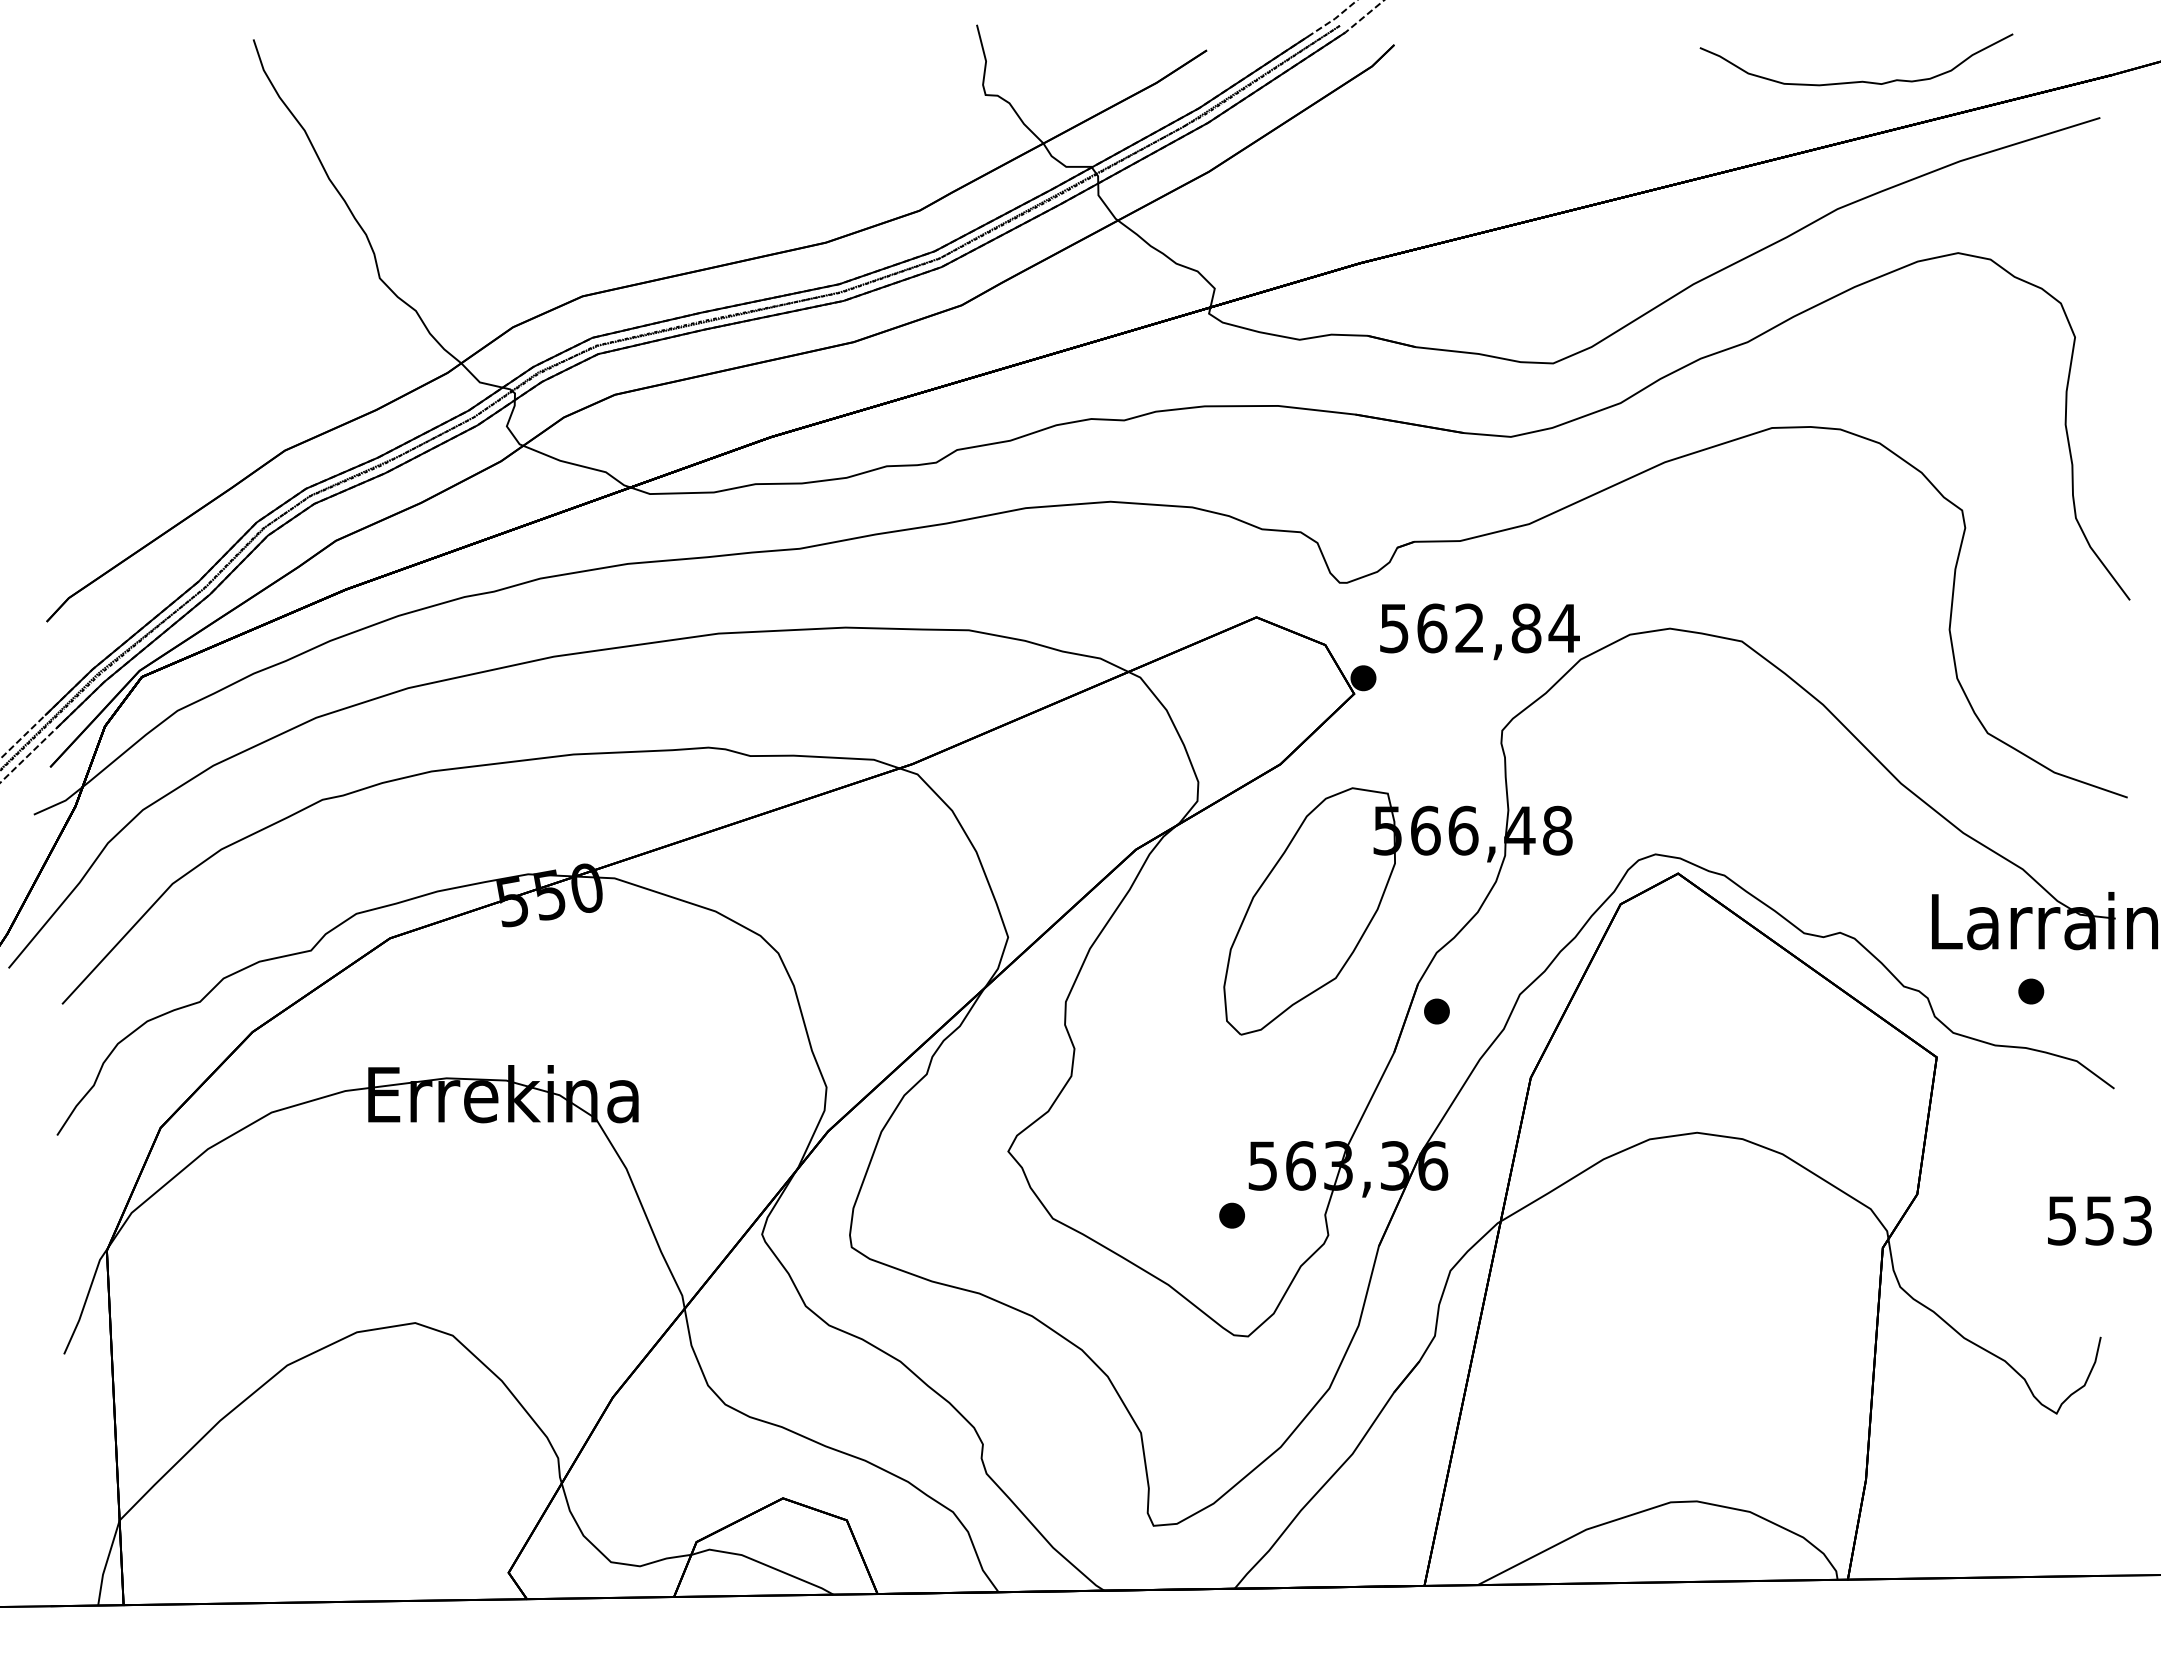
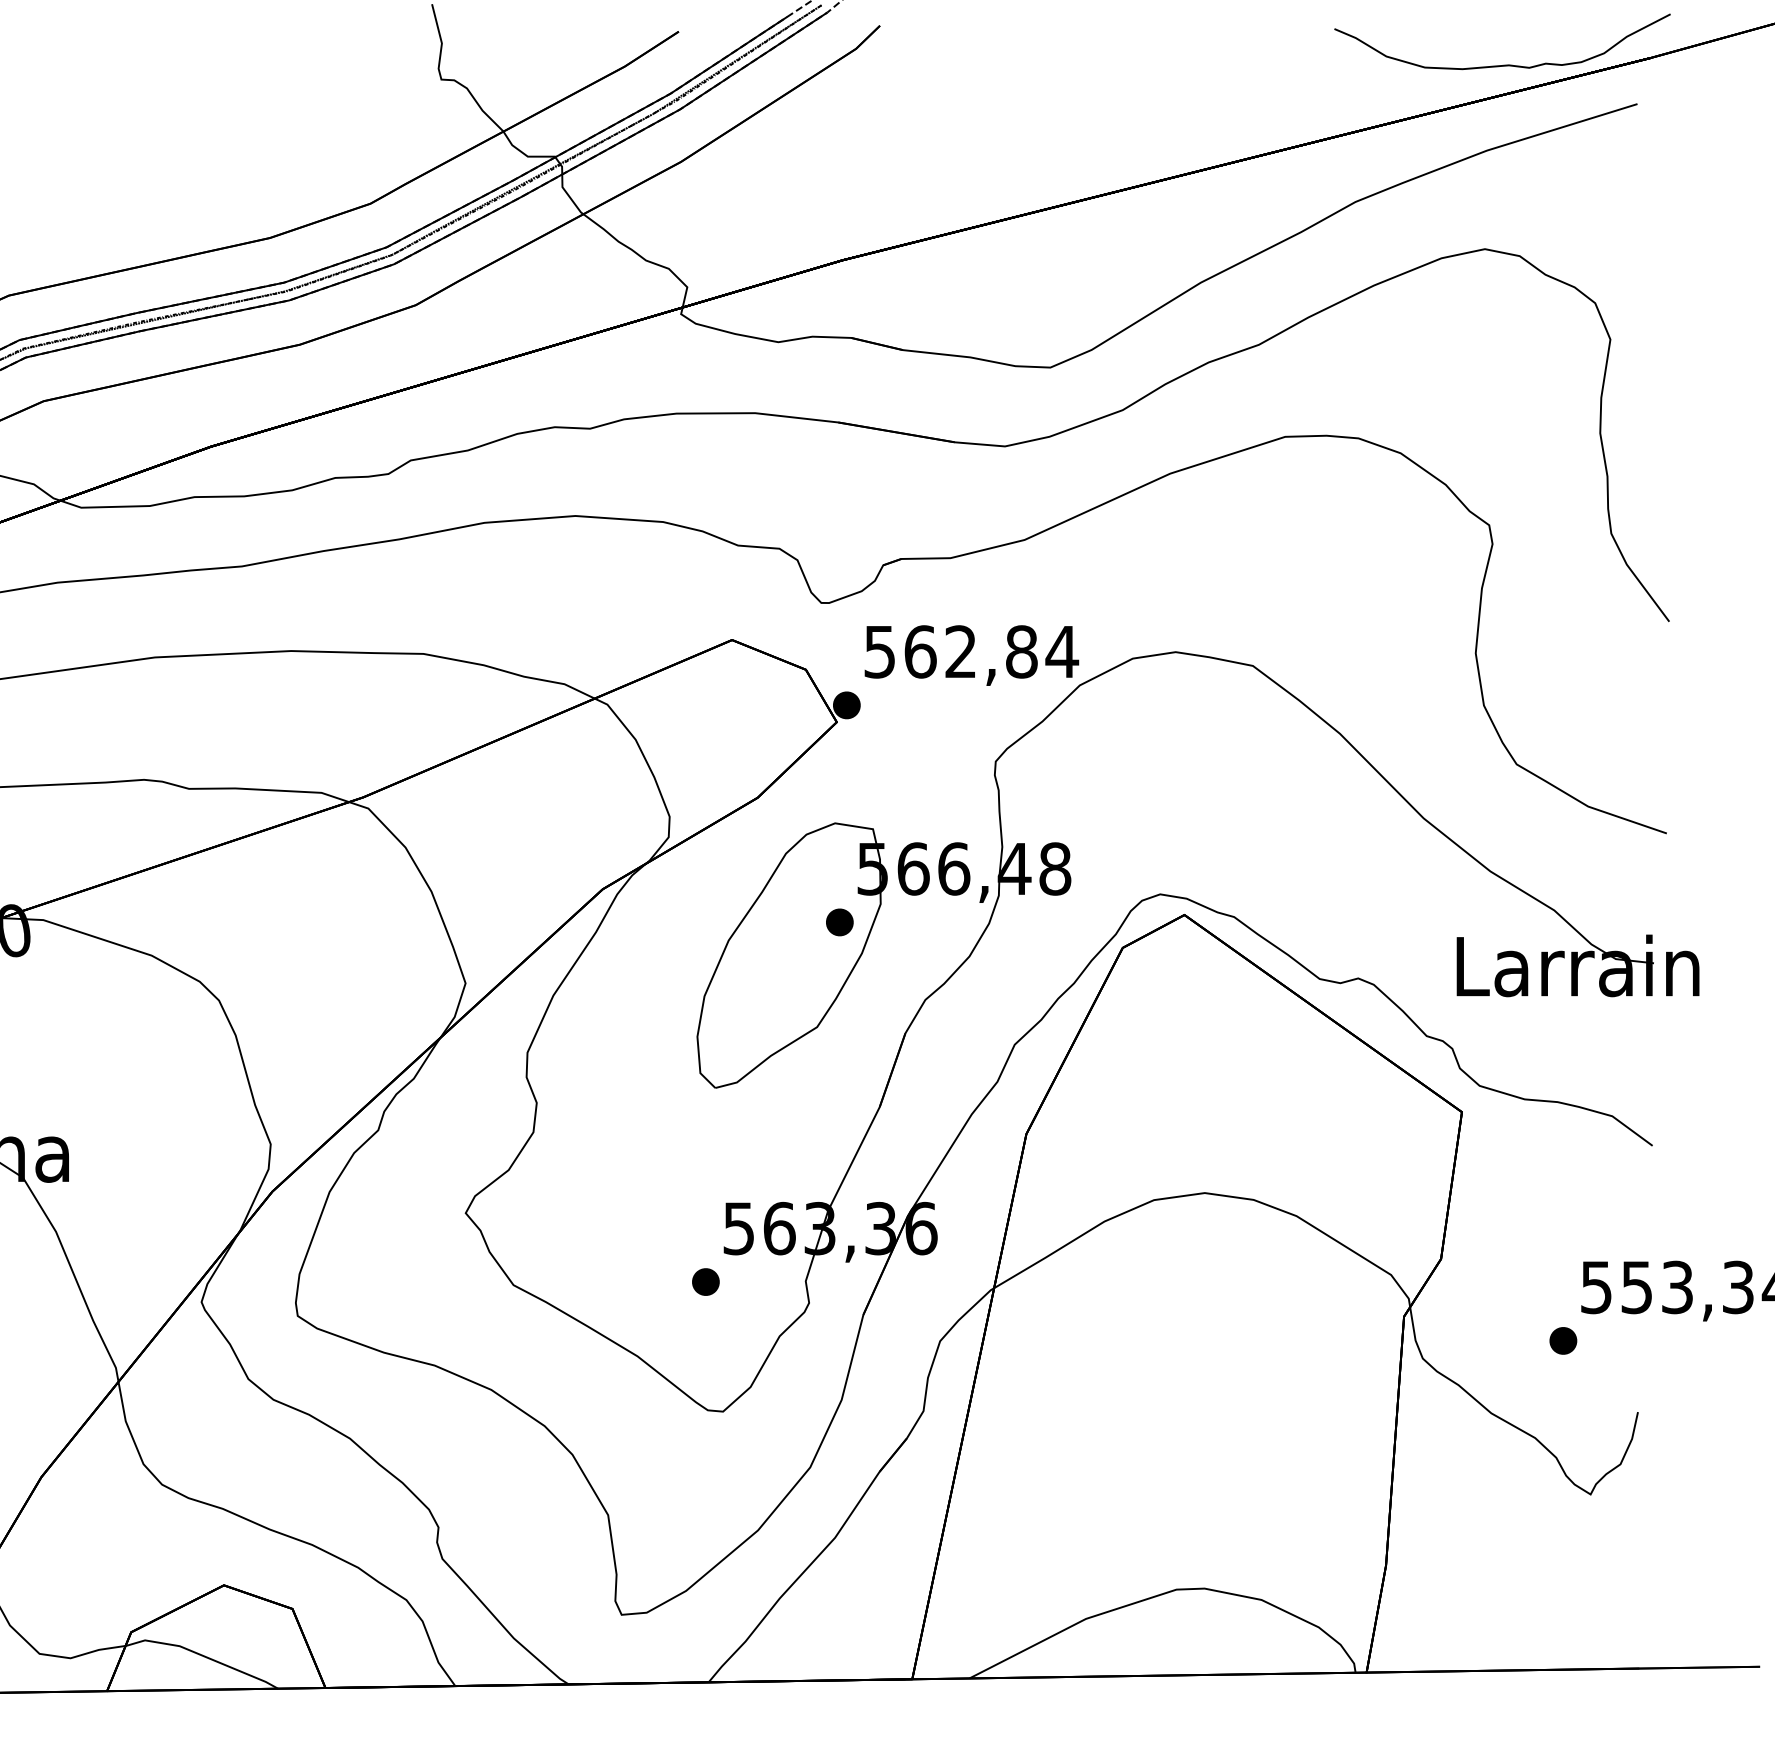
part: (1862, 80) -> (1508, 63), moved
part: (2031, 991) -> (1563, 1340), moved
part: (1436, 1011) -> (839, 922), moved

